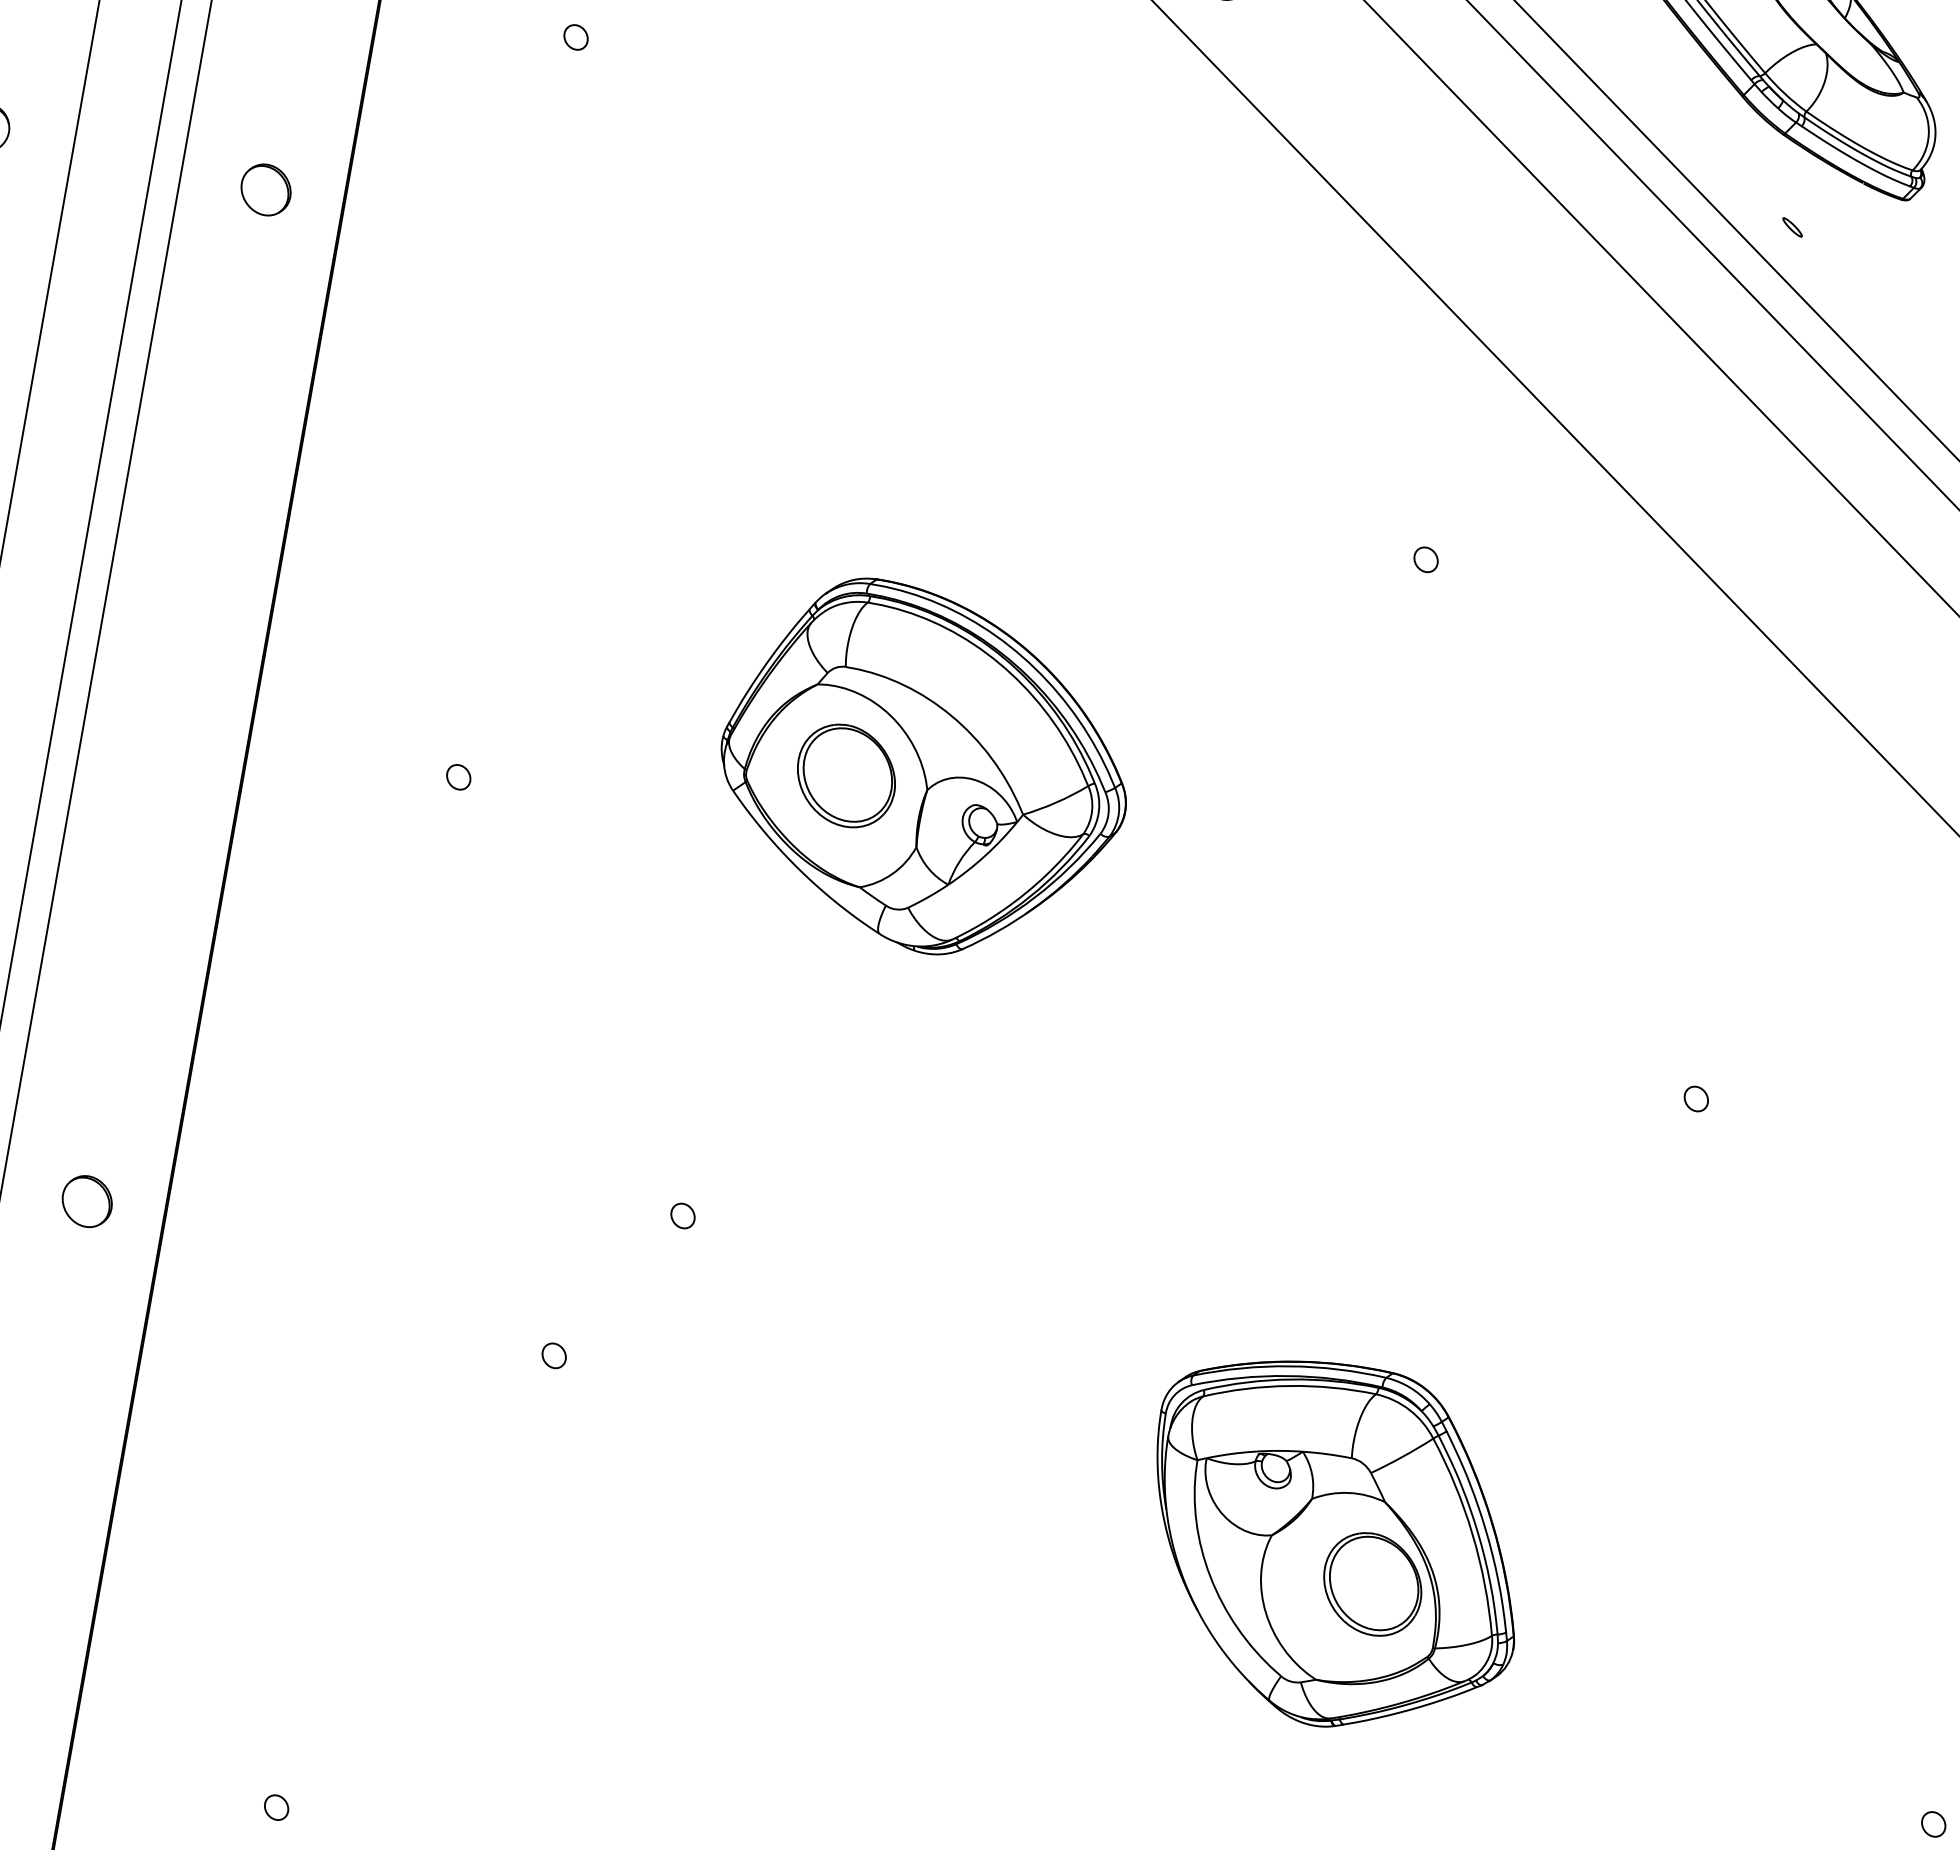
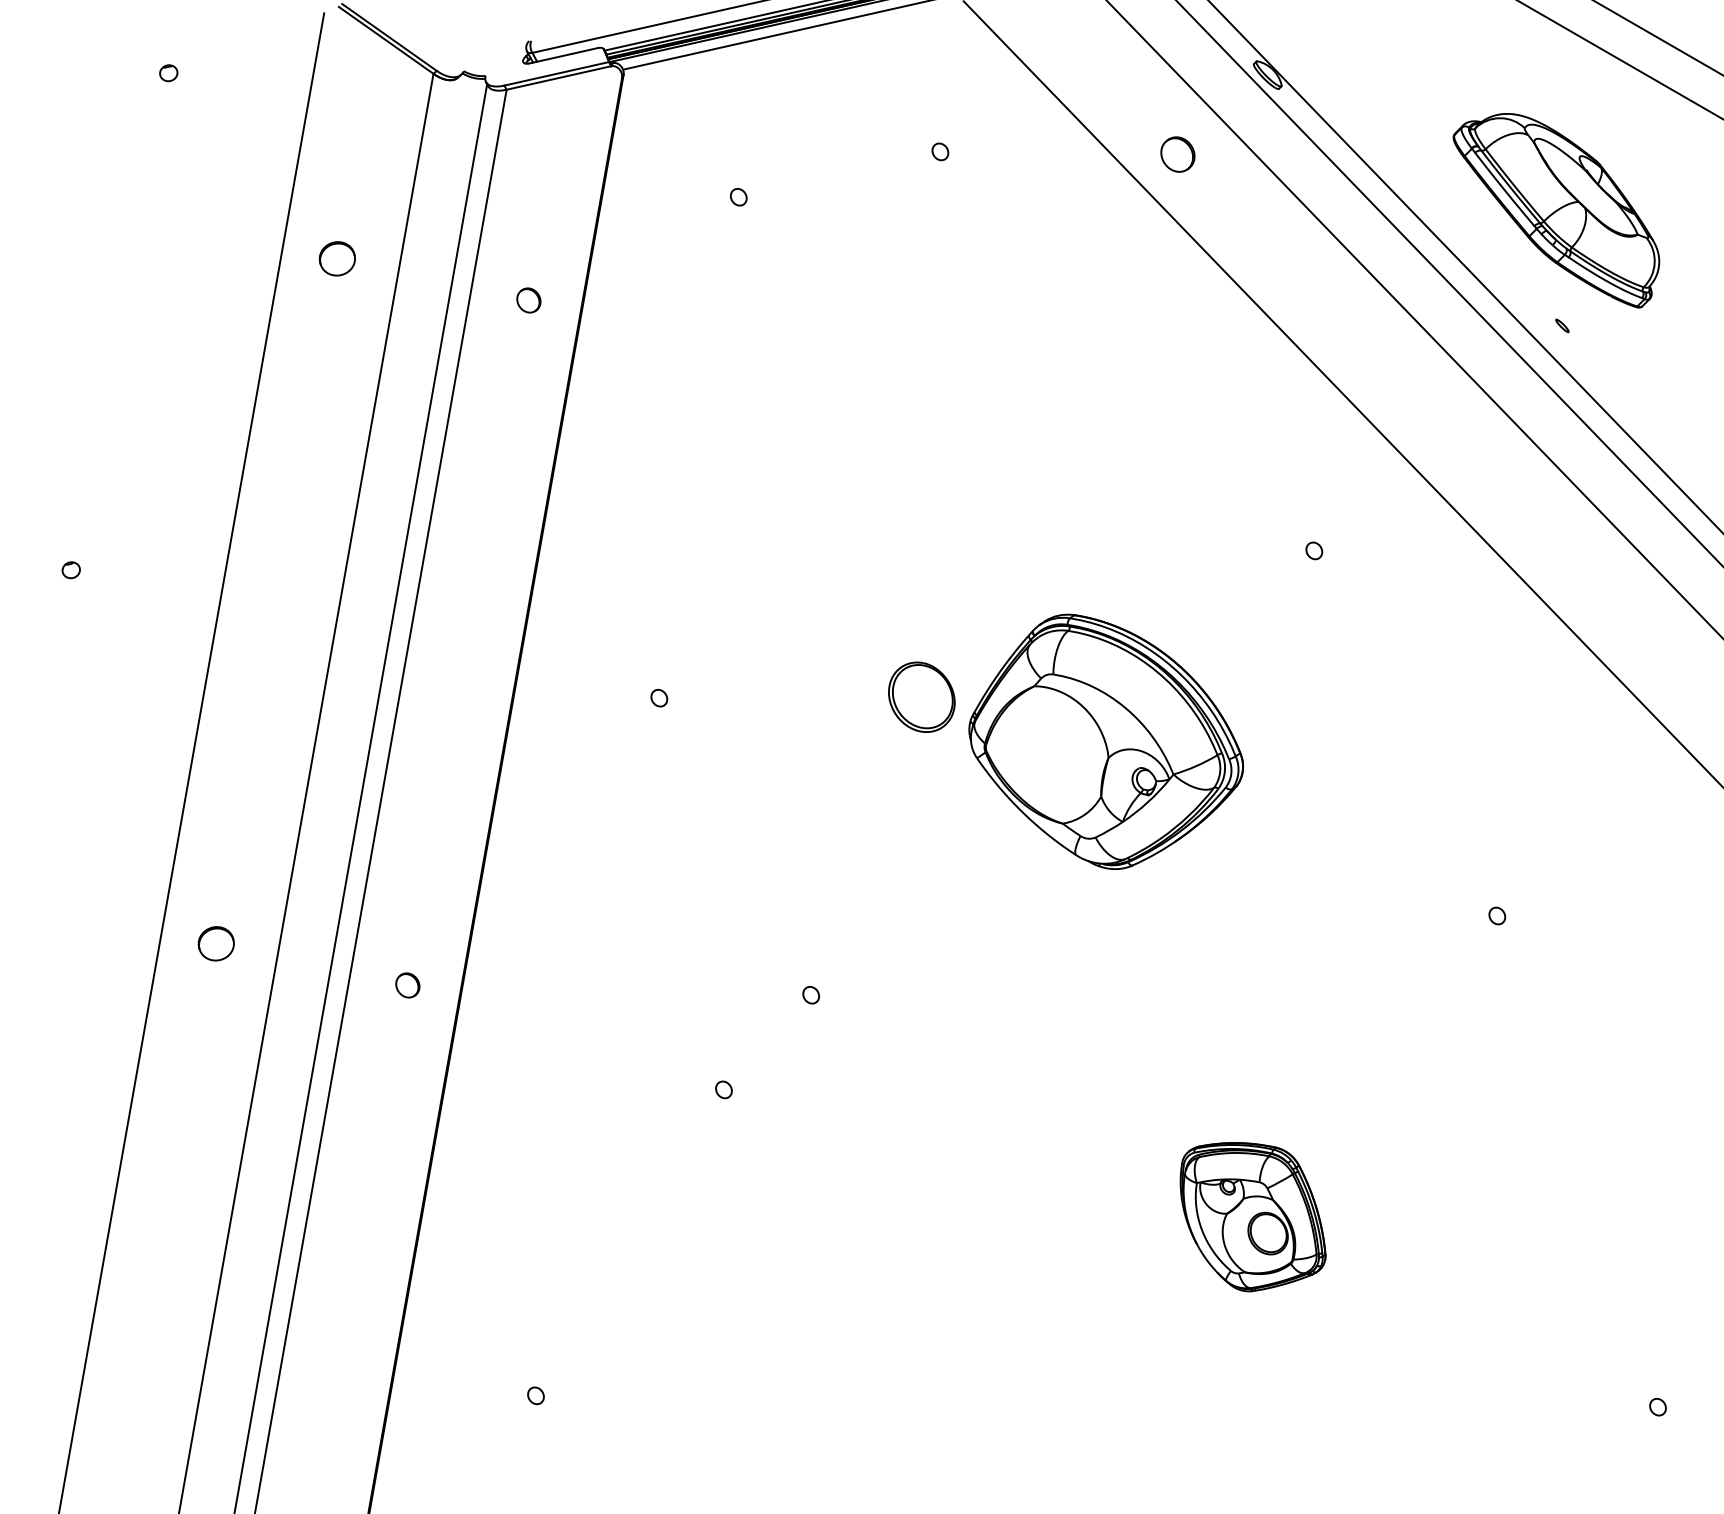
part: (265, 189) -> (528, 300), size x0.7
part: (922, 765) -> (1105, 741), moved
part: (86, 1201) -> (407, 985), size x0.7
part: (1334, 1542) -> (1252, 1216), size x0.6

